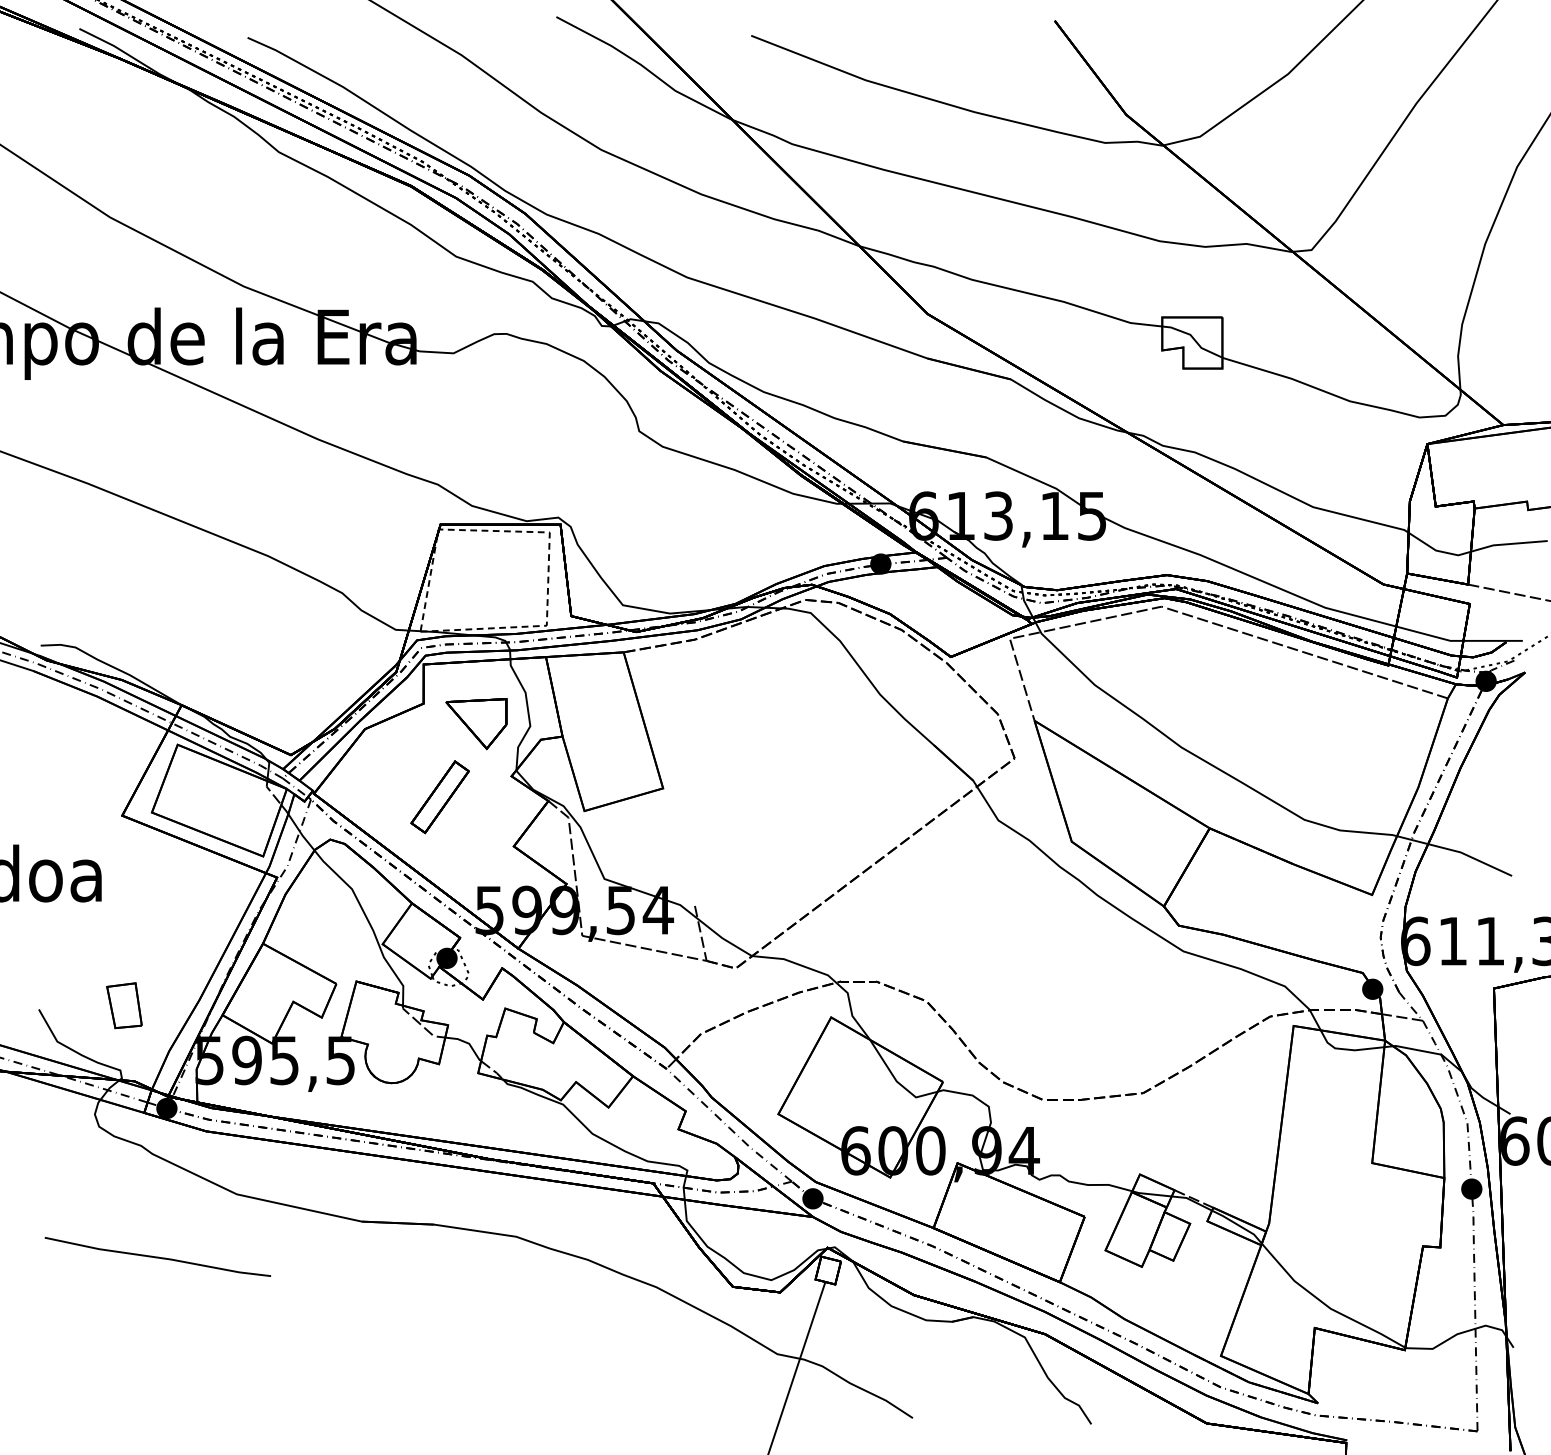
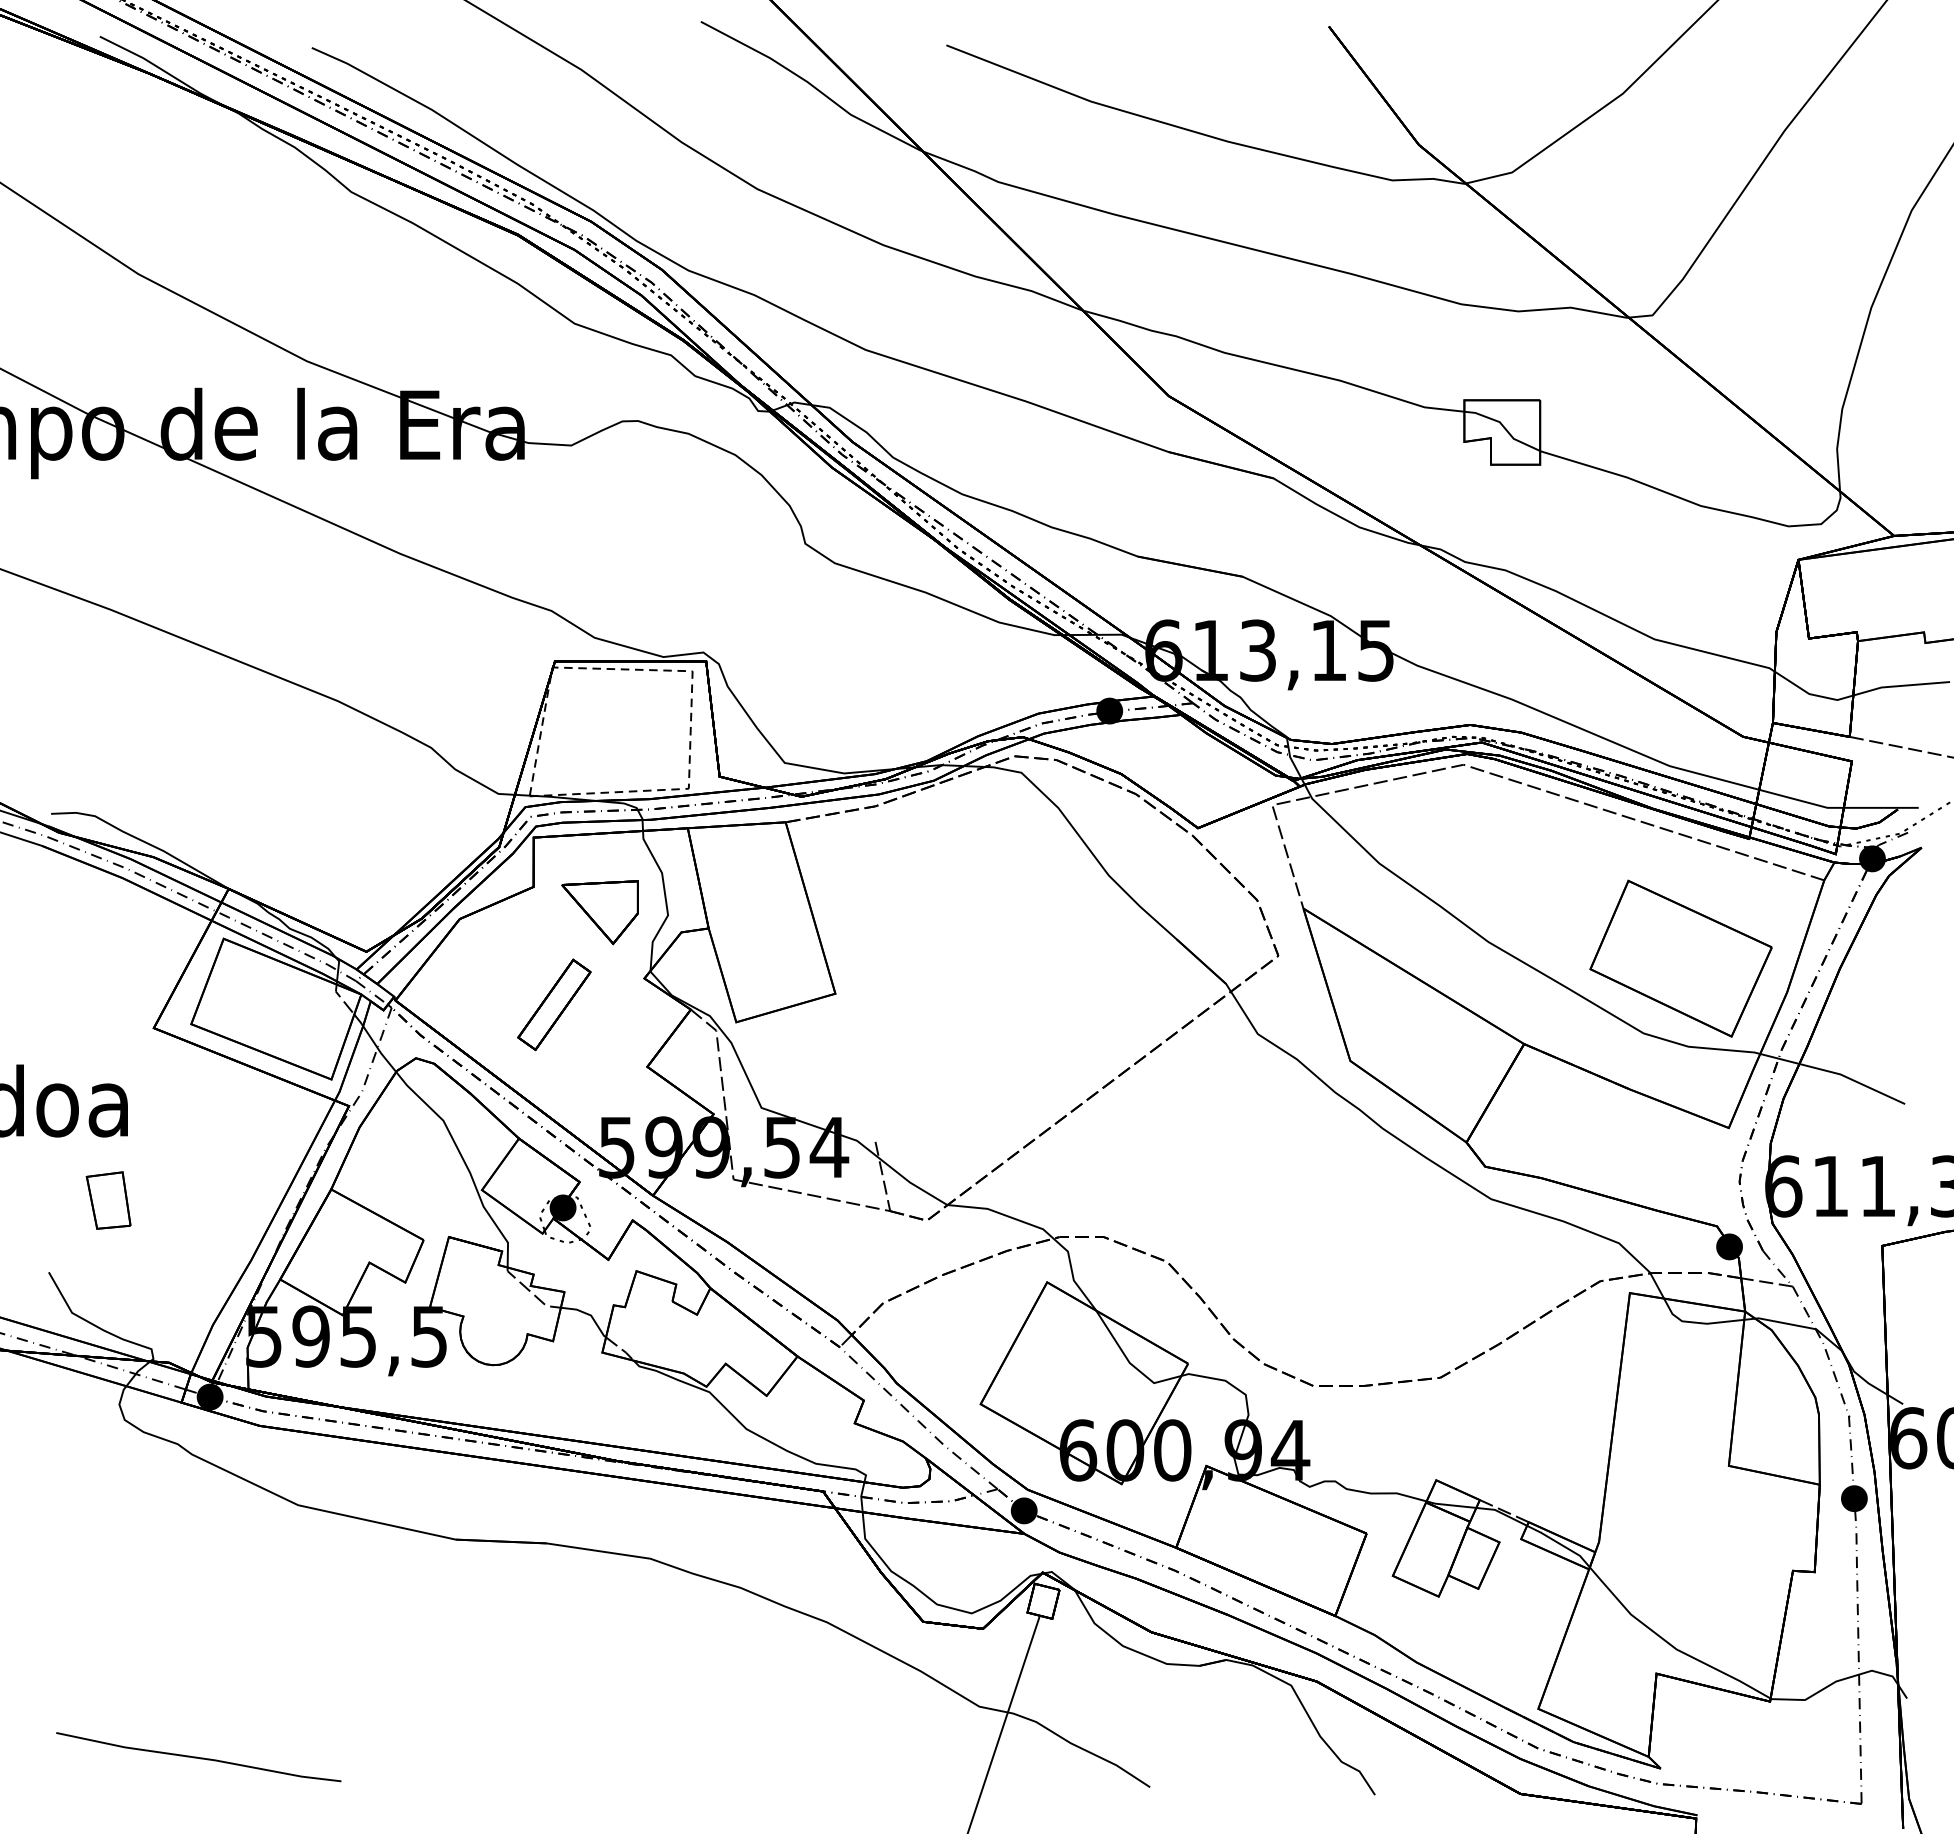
part: (1333, 760) -> (1680, 958), added
part: (124, 1005) -> (108, 1200), moved
line: (157, 1257) -> (198, 1757), moved

